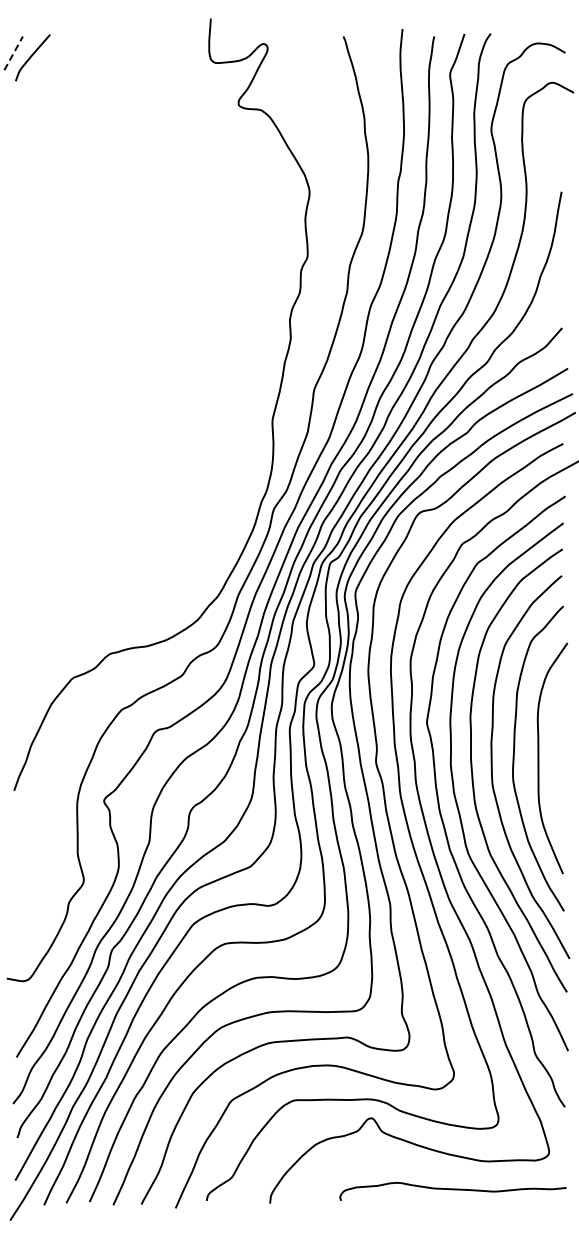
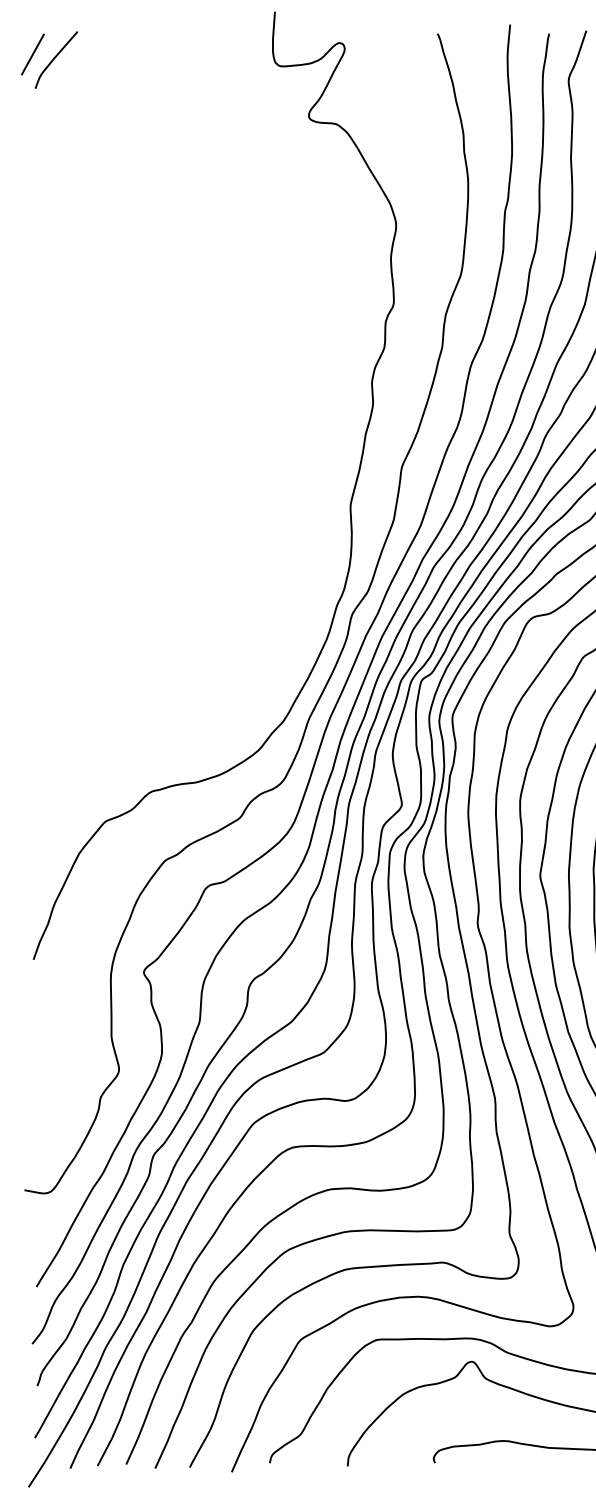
line: (13, 52) -> (32, 53), dashed -> solid

